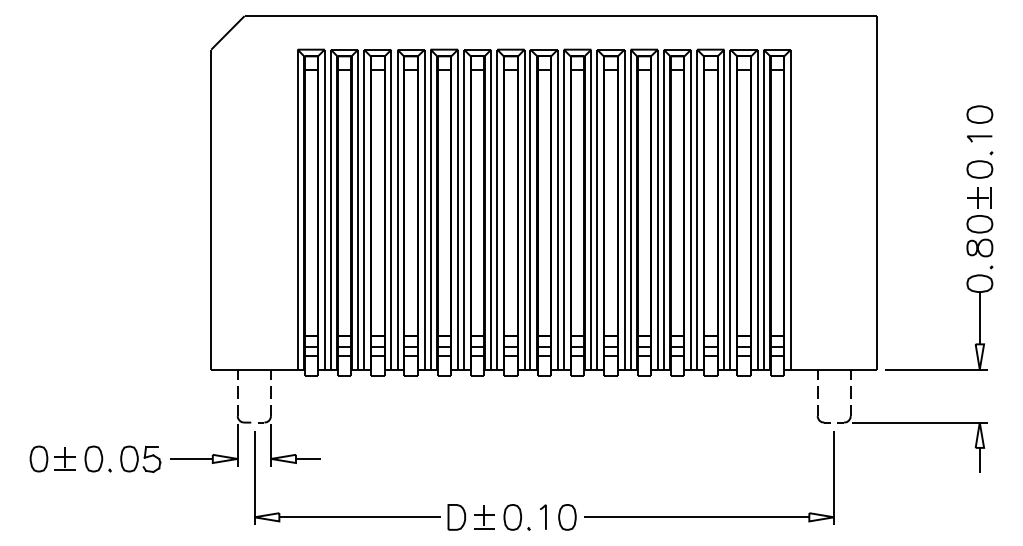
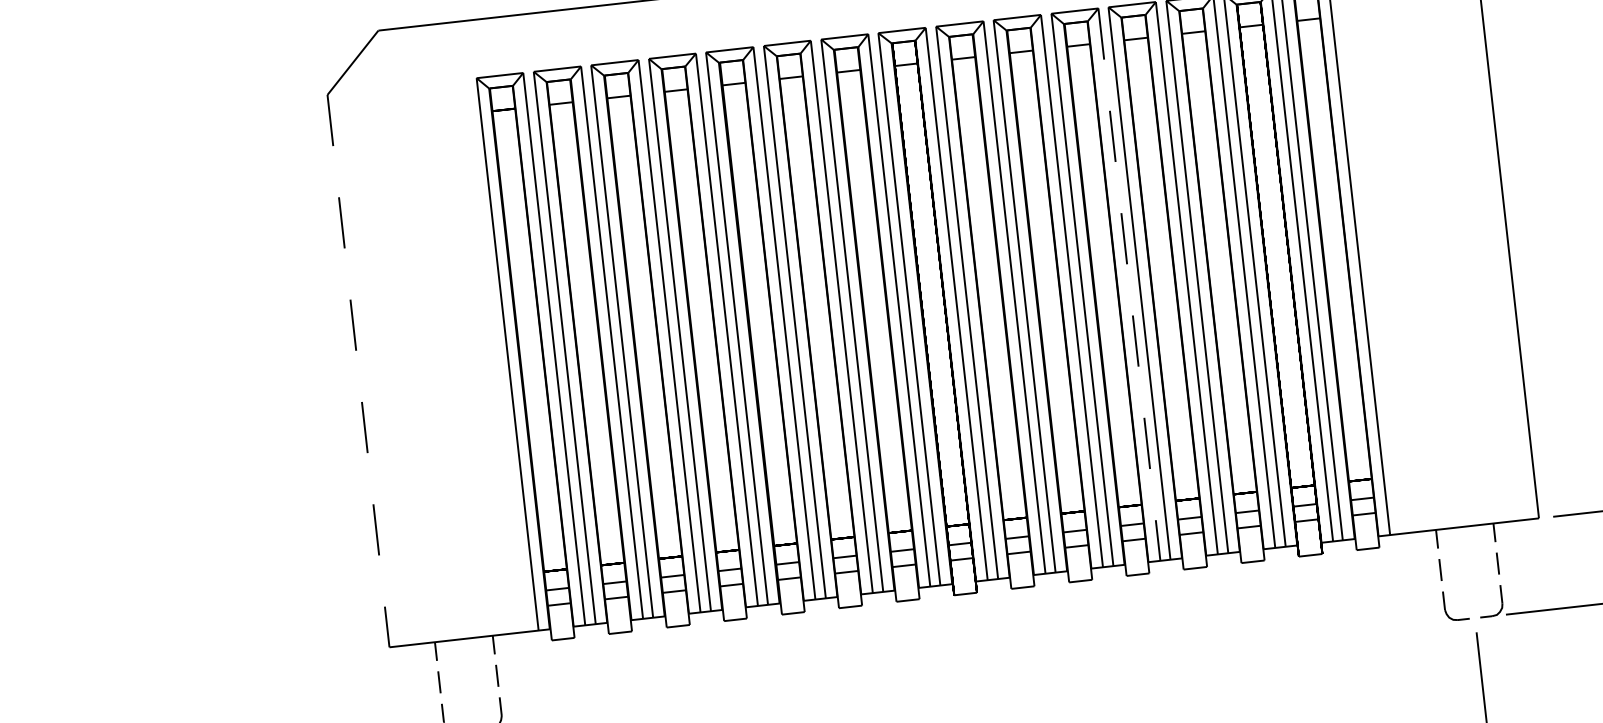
line: (211, 209) -> (358, 370), solid -> dashed
line: (657, 209) -> (1128, 284), solid -> dashed

